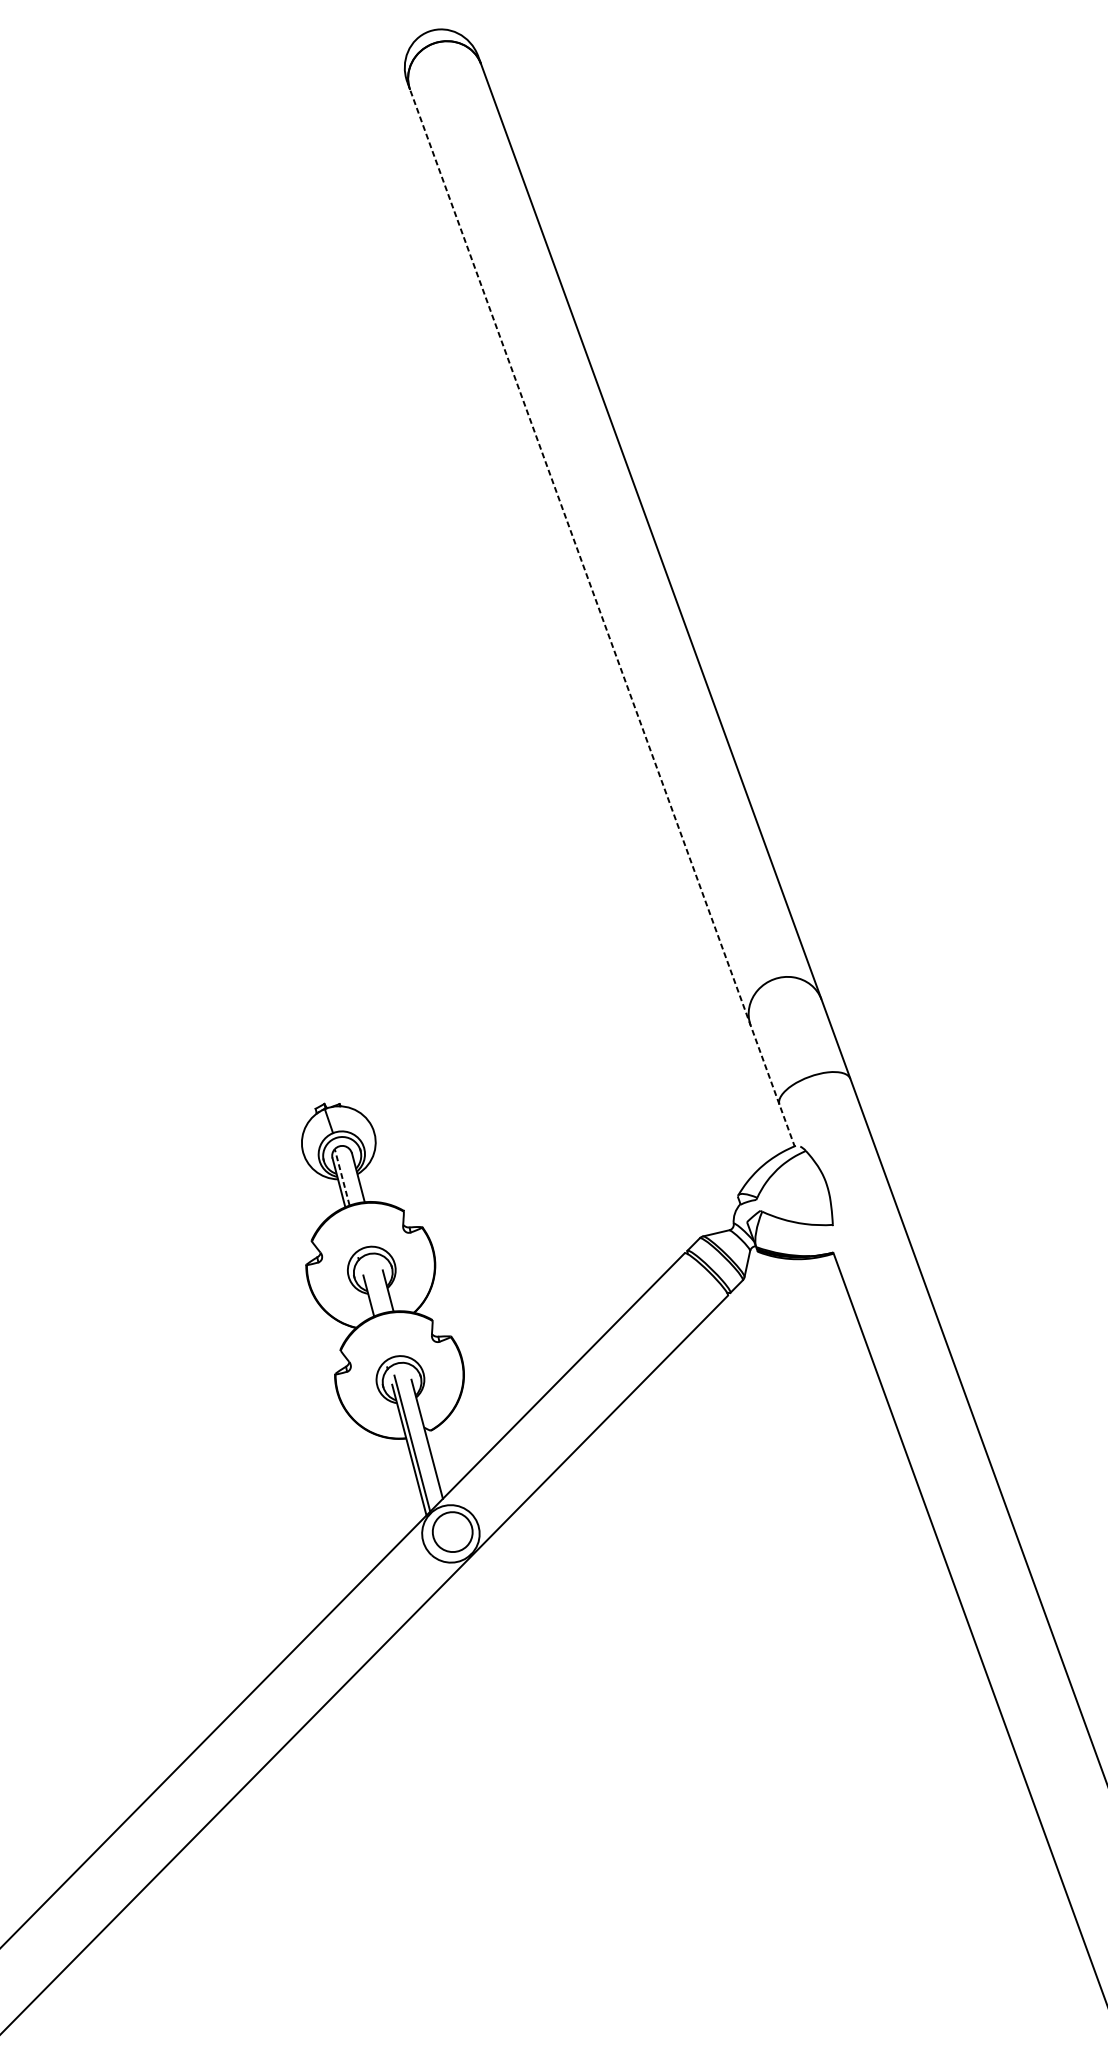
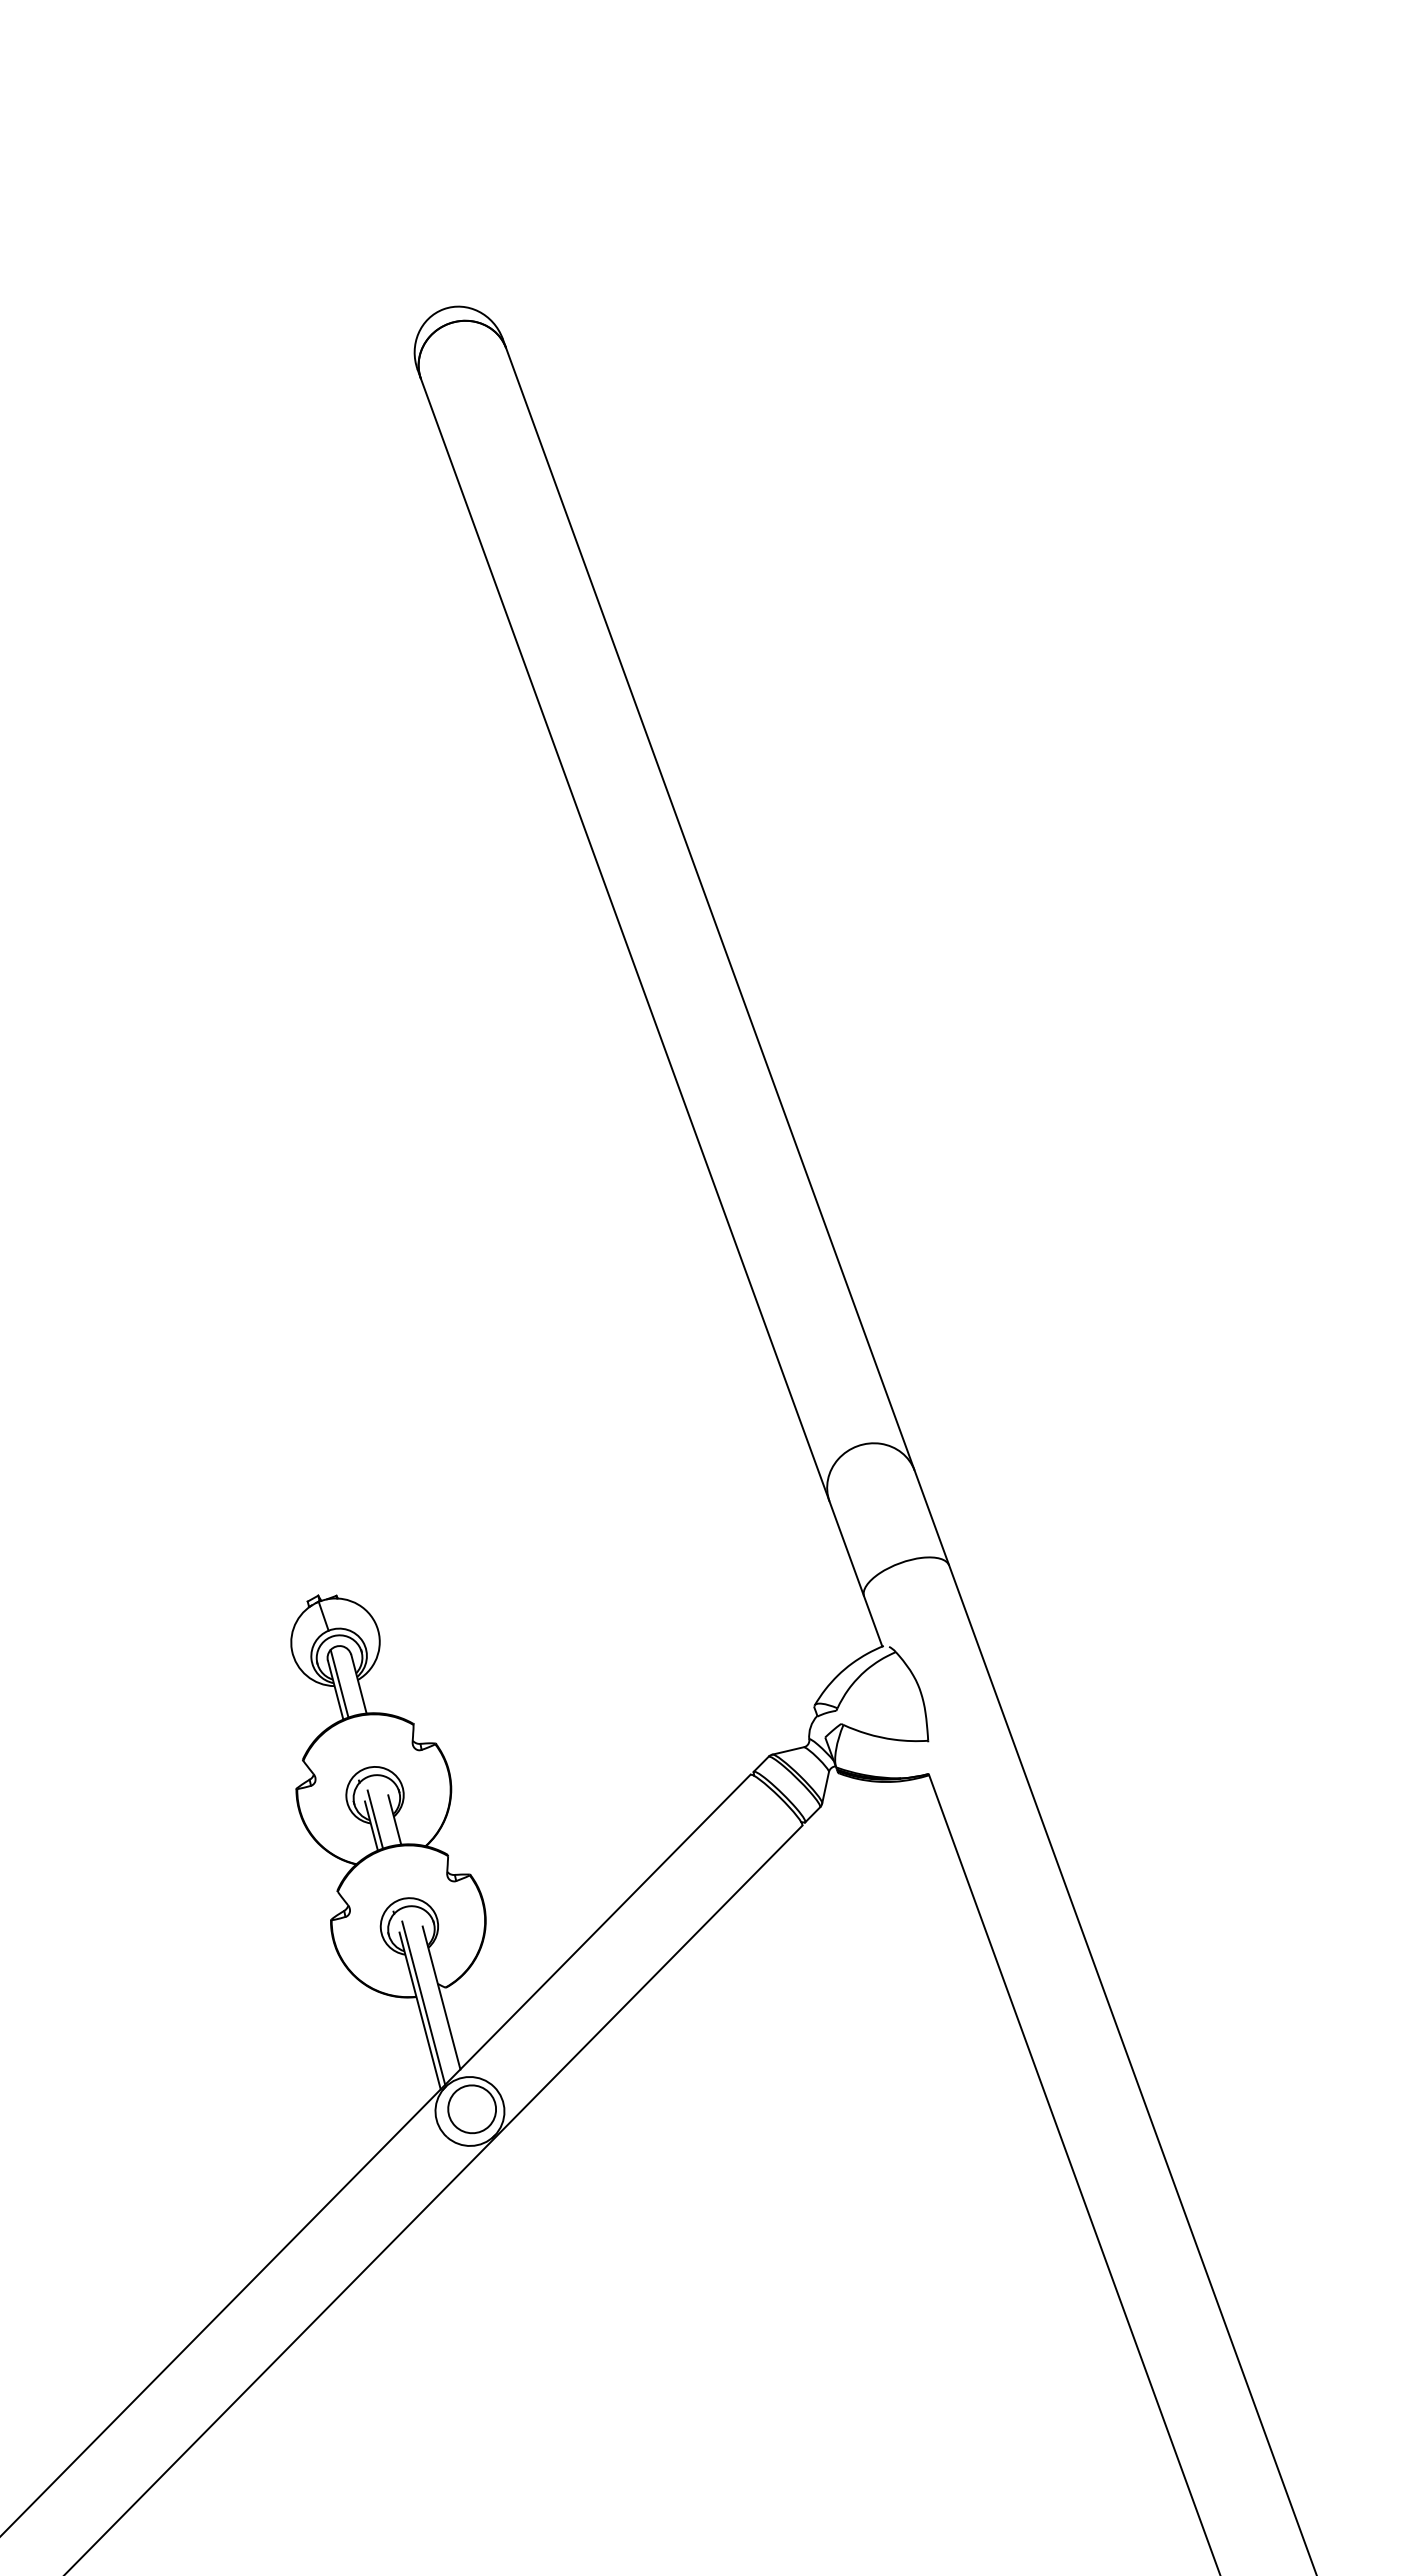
line: (601, 614) -> (650, 1008), dashed -> solid
line: (342, 1177) -> (339, 1683), dashed -> solid
line: (372, 1290) -> (375, 1819), added

